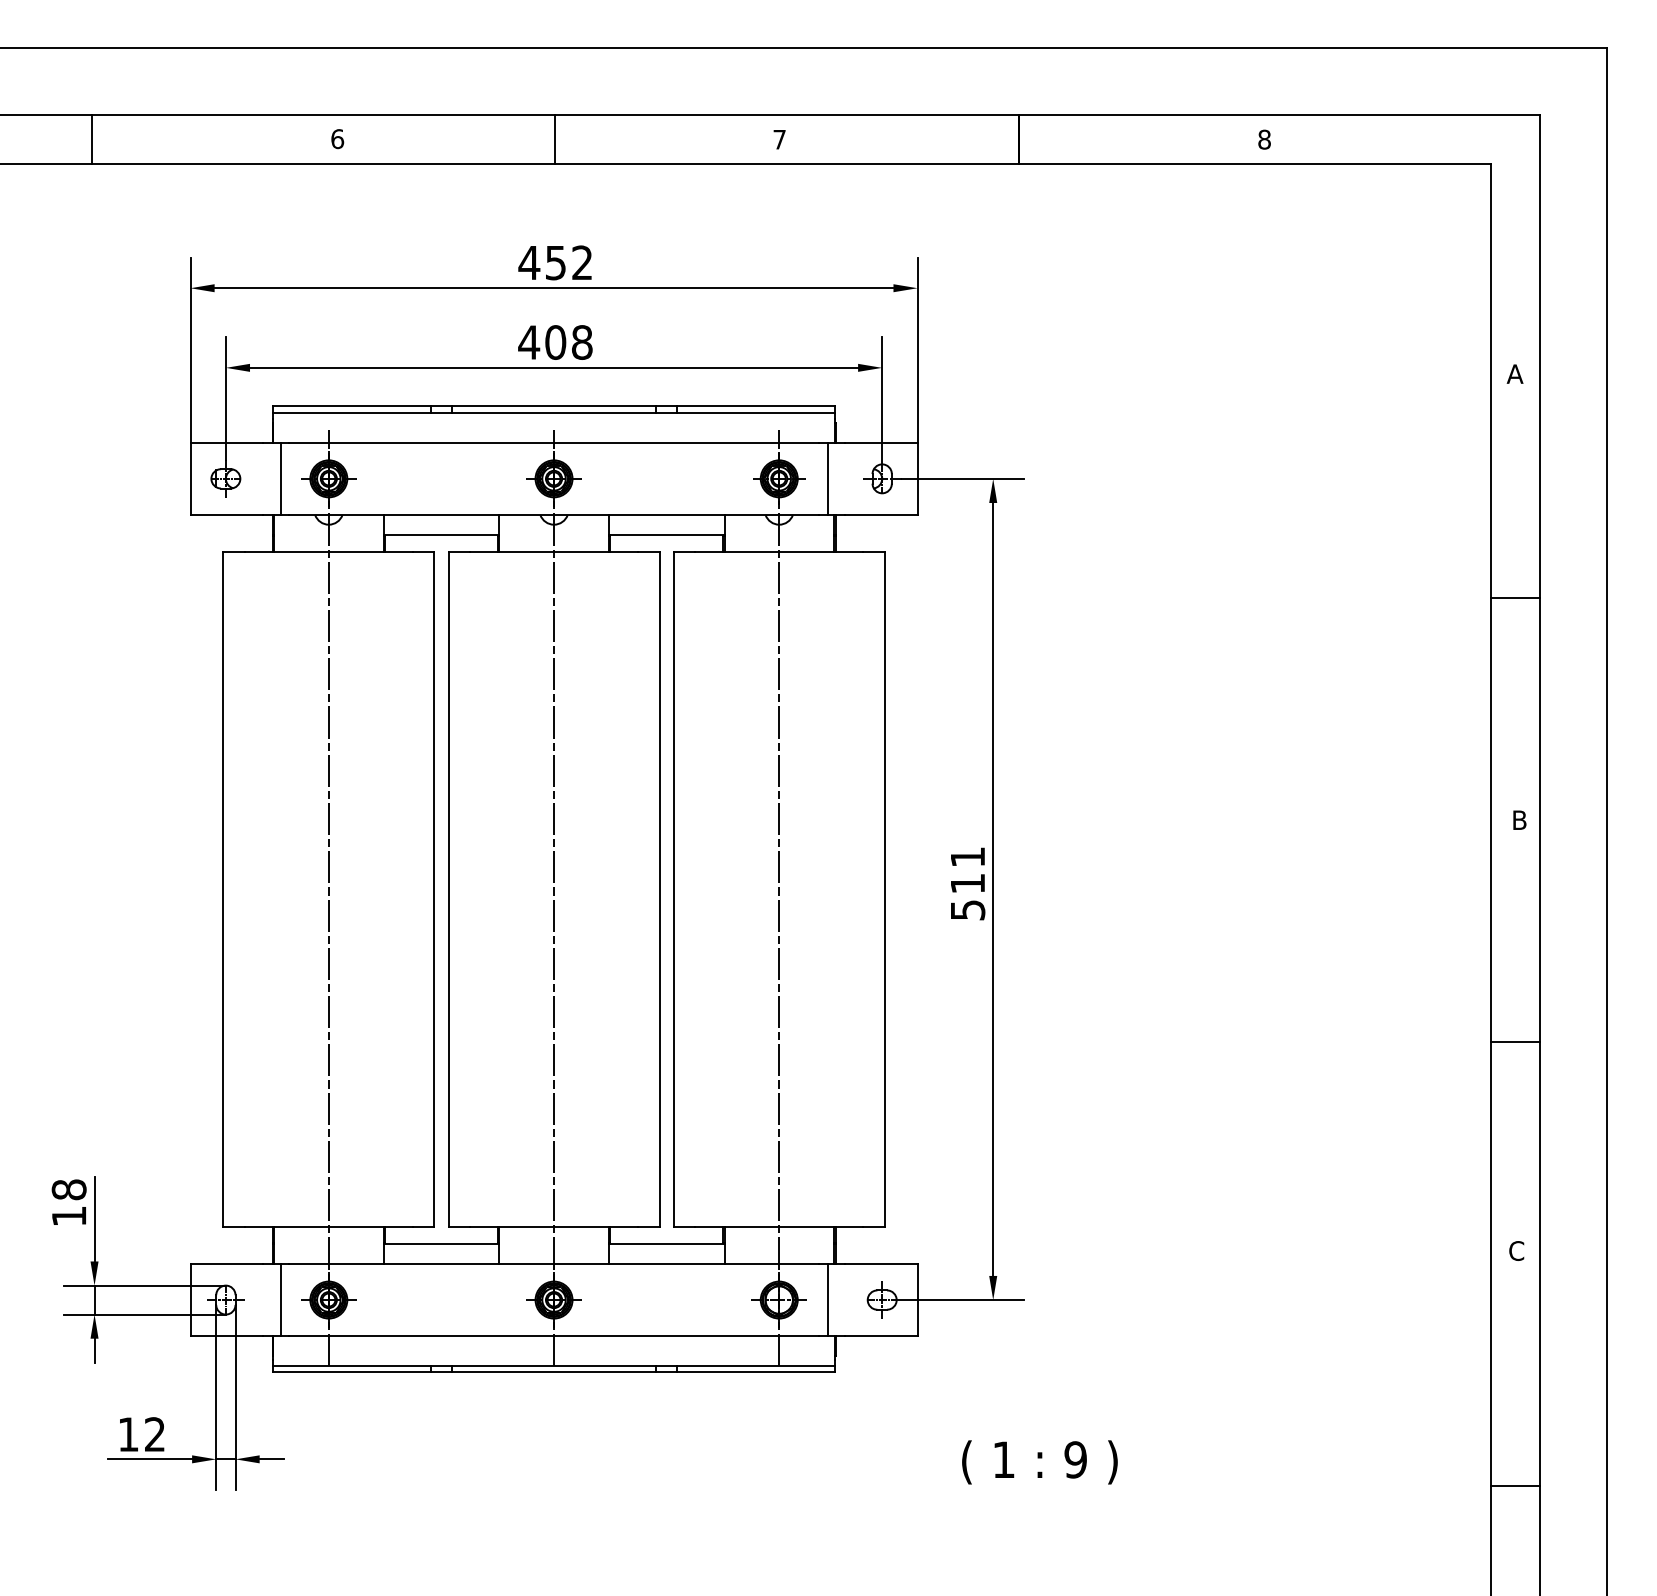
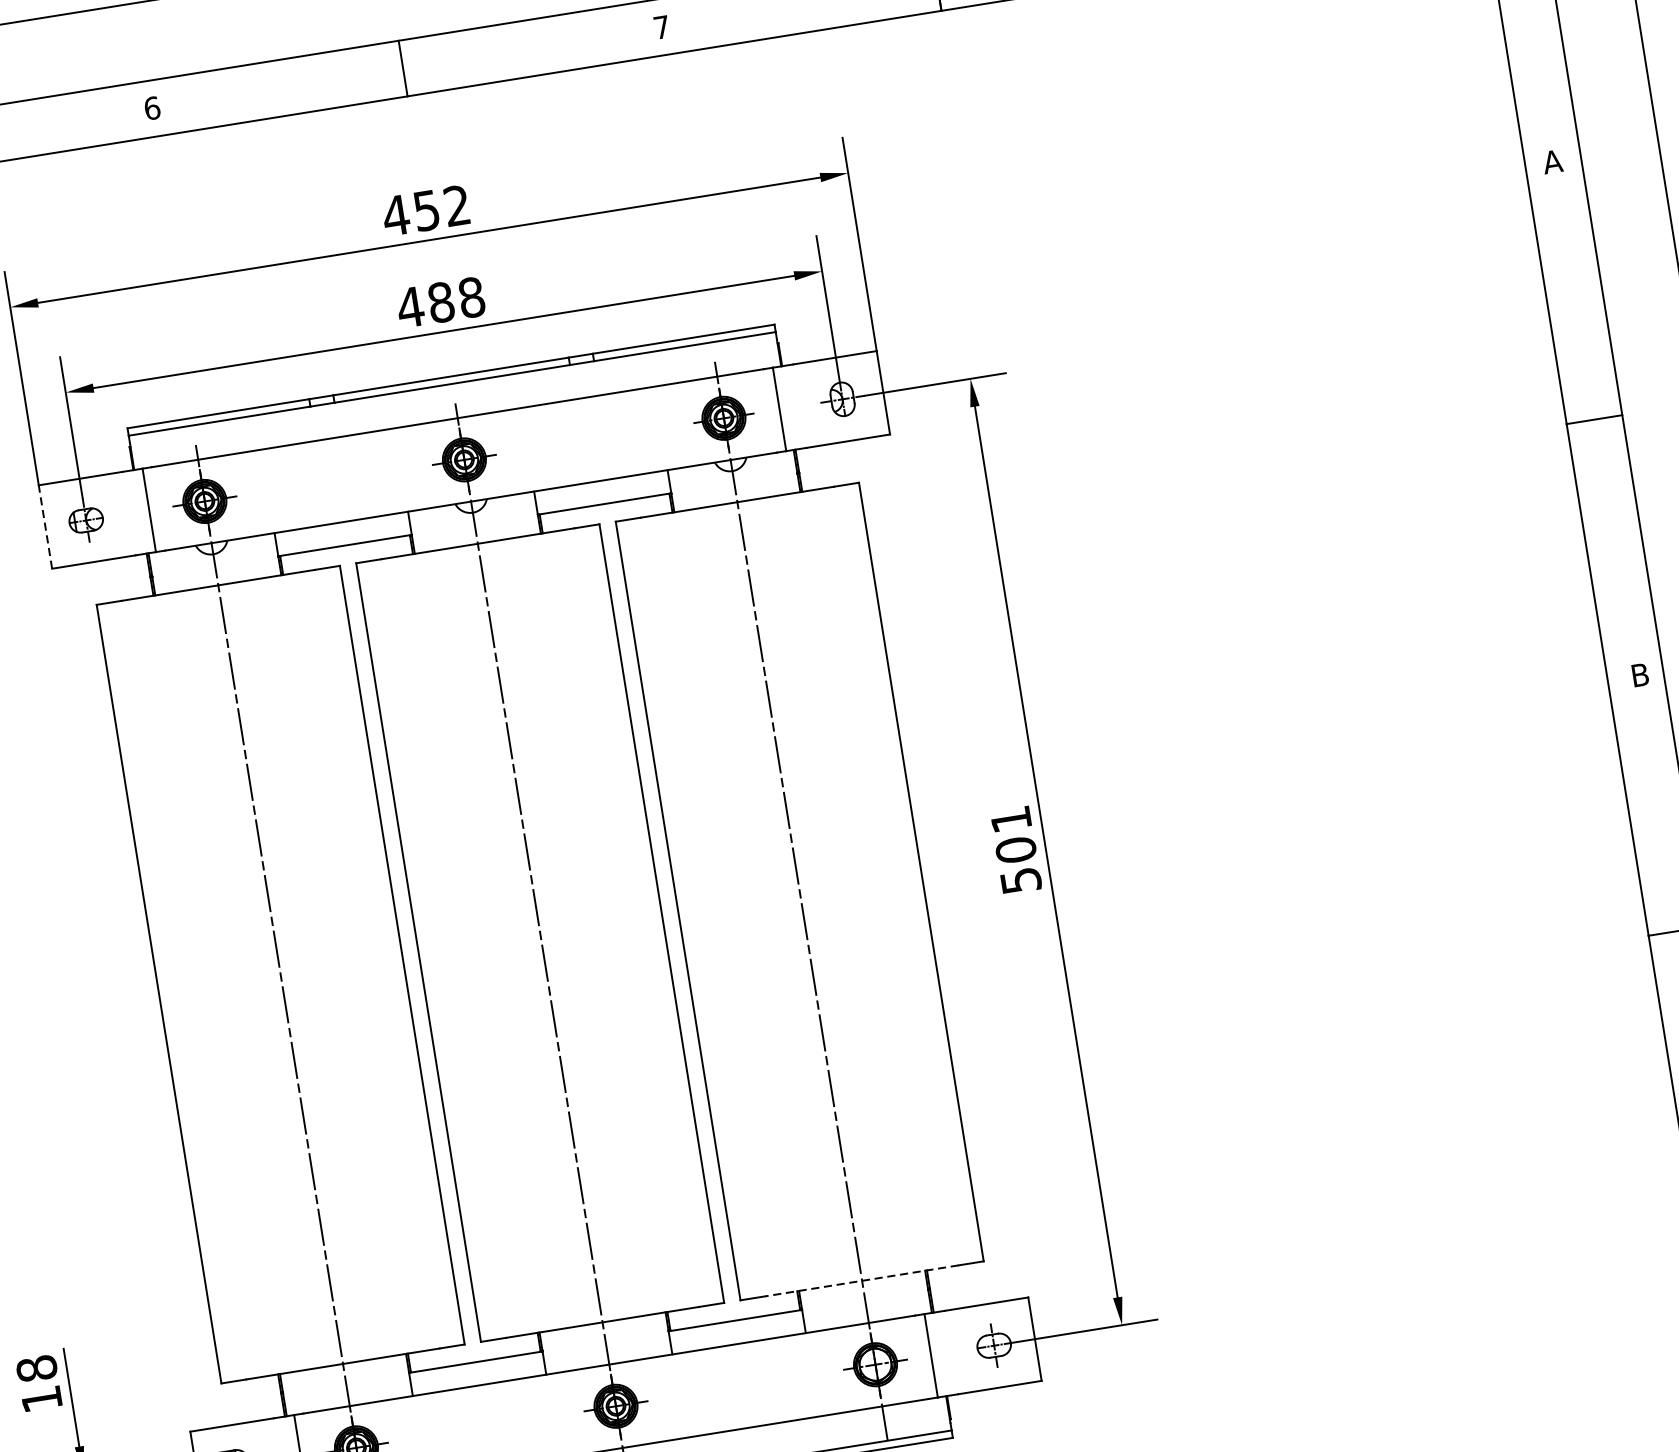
text: (555, 342) -> (440, 302), 408 -> 488
line: (190, 478) -> (45, 526), solid -> dashed
text: (967, 883) -> (1015, 849), 511 -> 501
line: (779, 1227) -> (862, 1281), solid -> dashed

